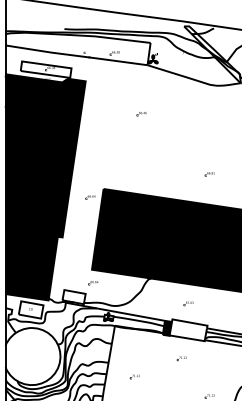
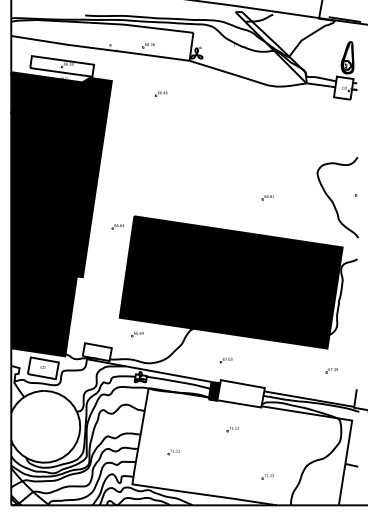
part: (141, 113) -> (161, 93), moved
part: (93, 283) -> (137, 334), moved
part: (188, 303) -> (225, 360), moved

